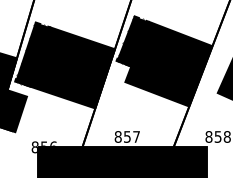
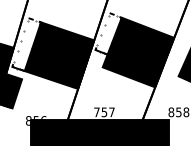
fill: (132, 40) -> (108, 33), removed
fill: (32, 54) -> (26, 44), removed
text: (117, 137) -> (96, 112), 857 -> 757

